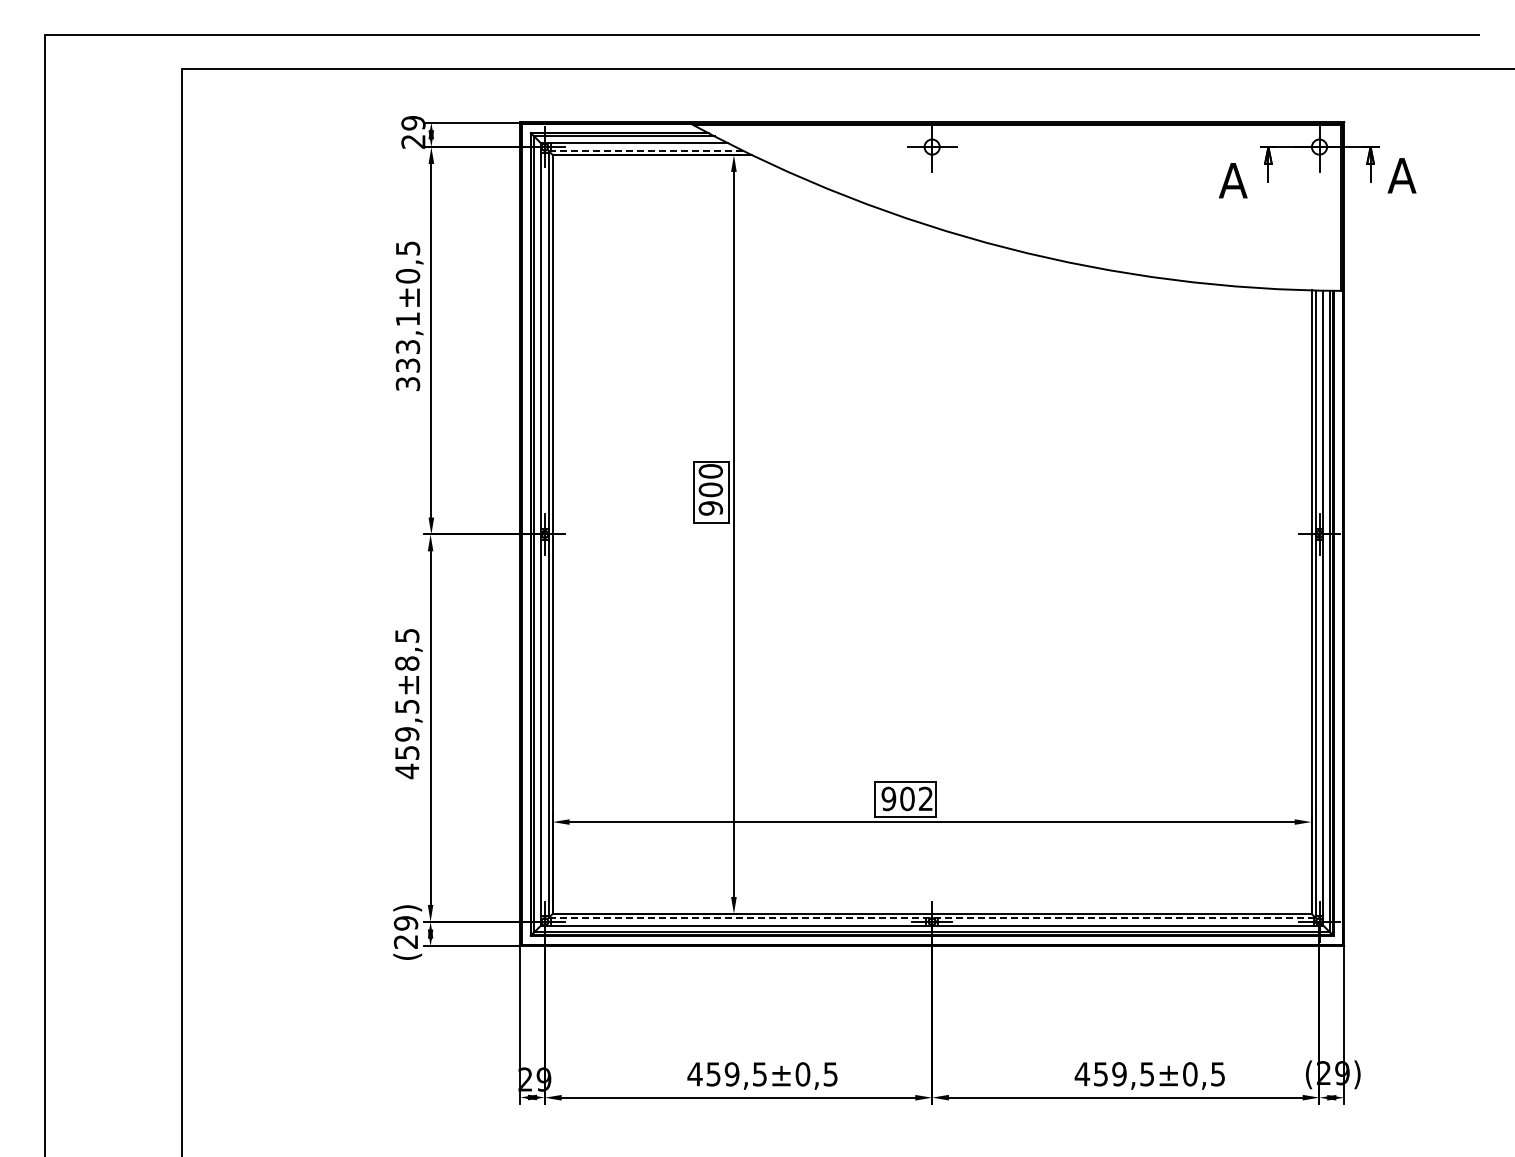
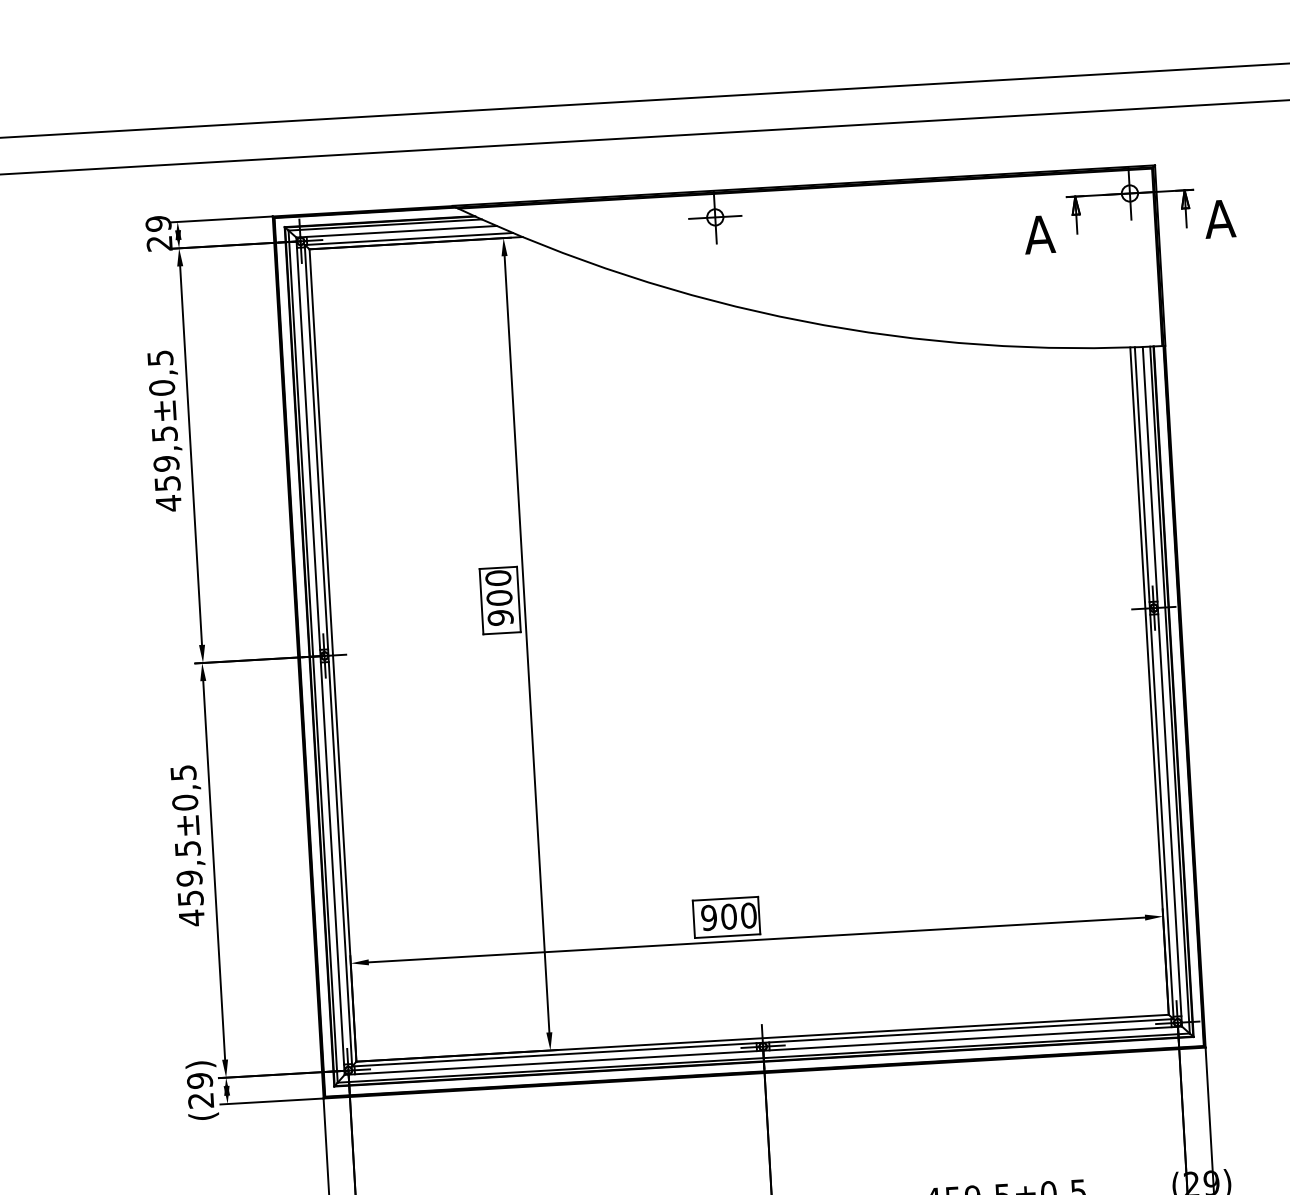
line: (645, 150) -> (408, 238), dashed -> solid
text: (407, 351) -> (166, 468), 333,1 -> 459,5
text: (407, 663) -> (185, 802), ±8,5 -> ±0,5
text: (925, 798) -> (748, 915), 902 -> 900
line: (932, 918) -> (763, 1043), dashed -> solid

